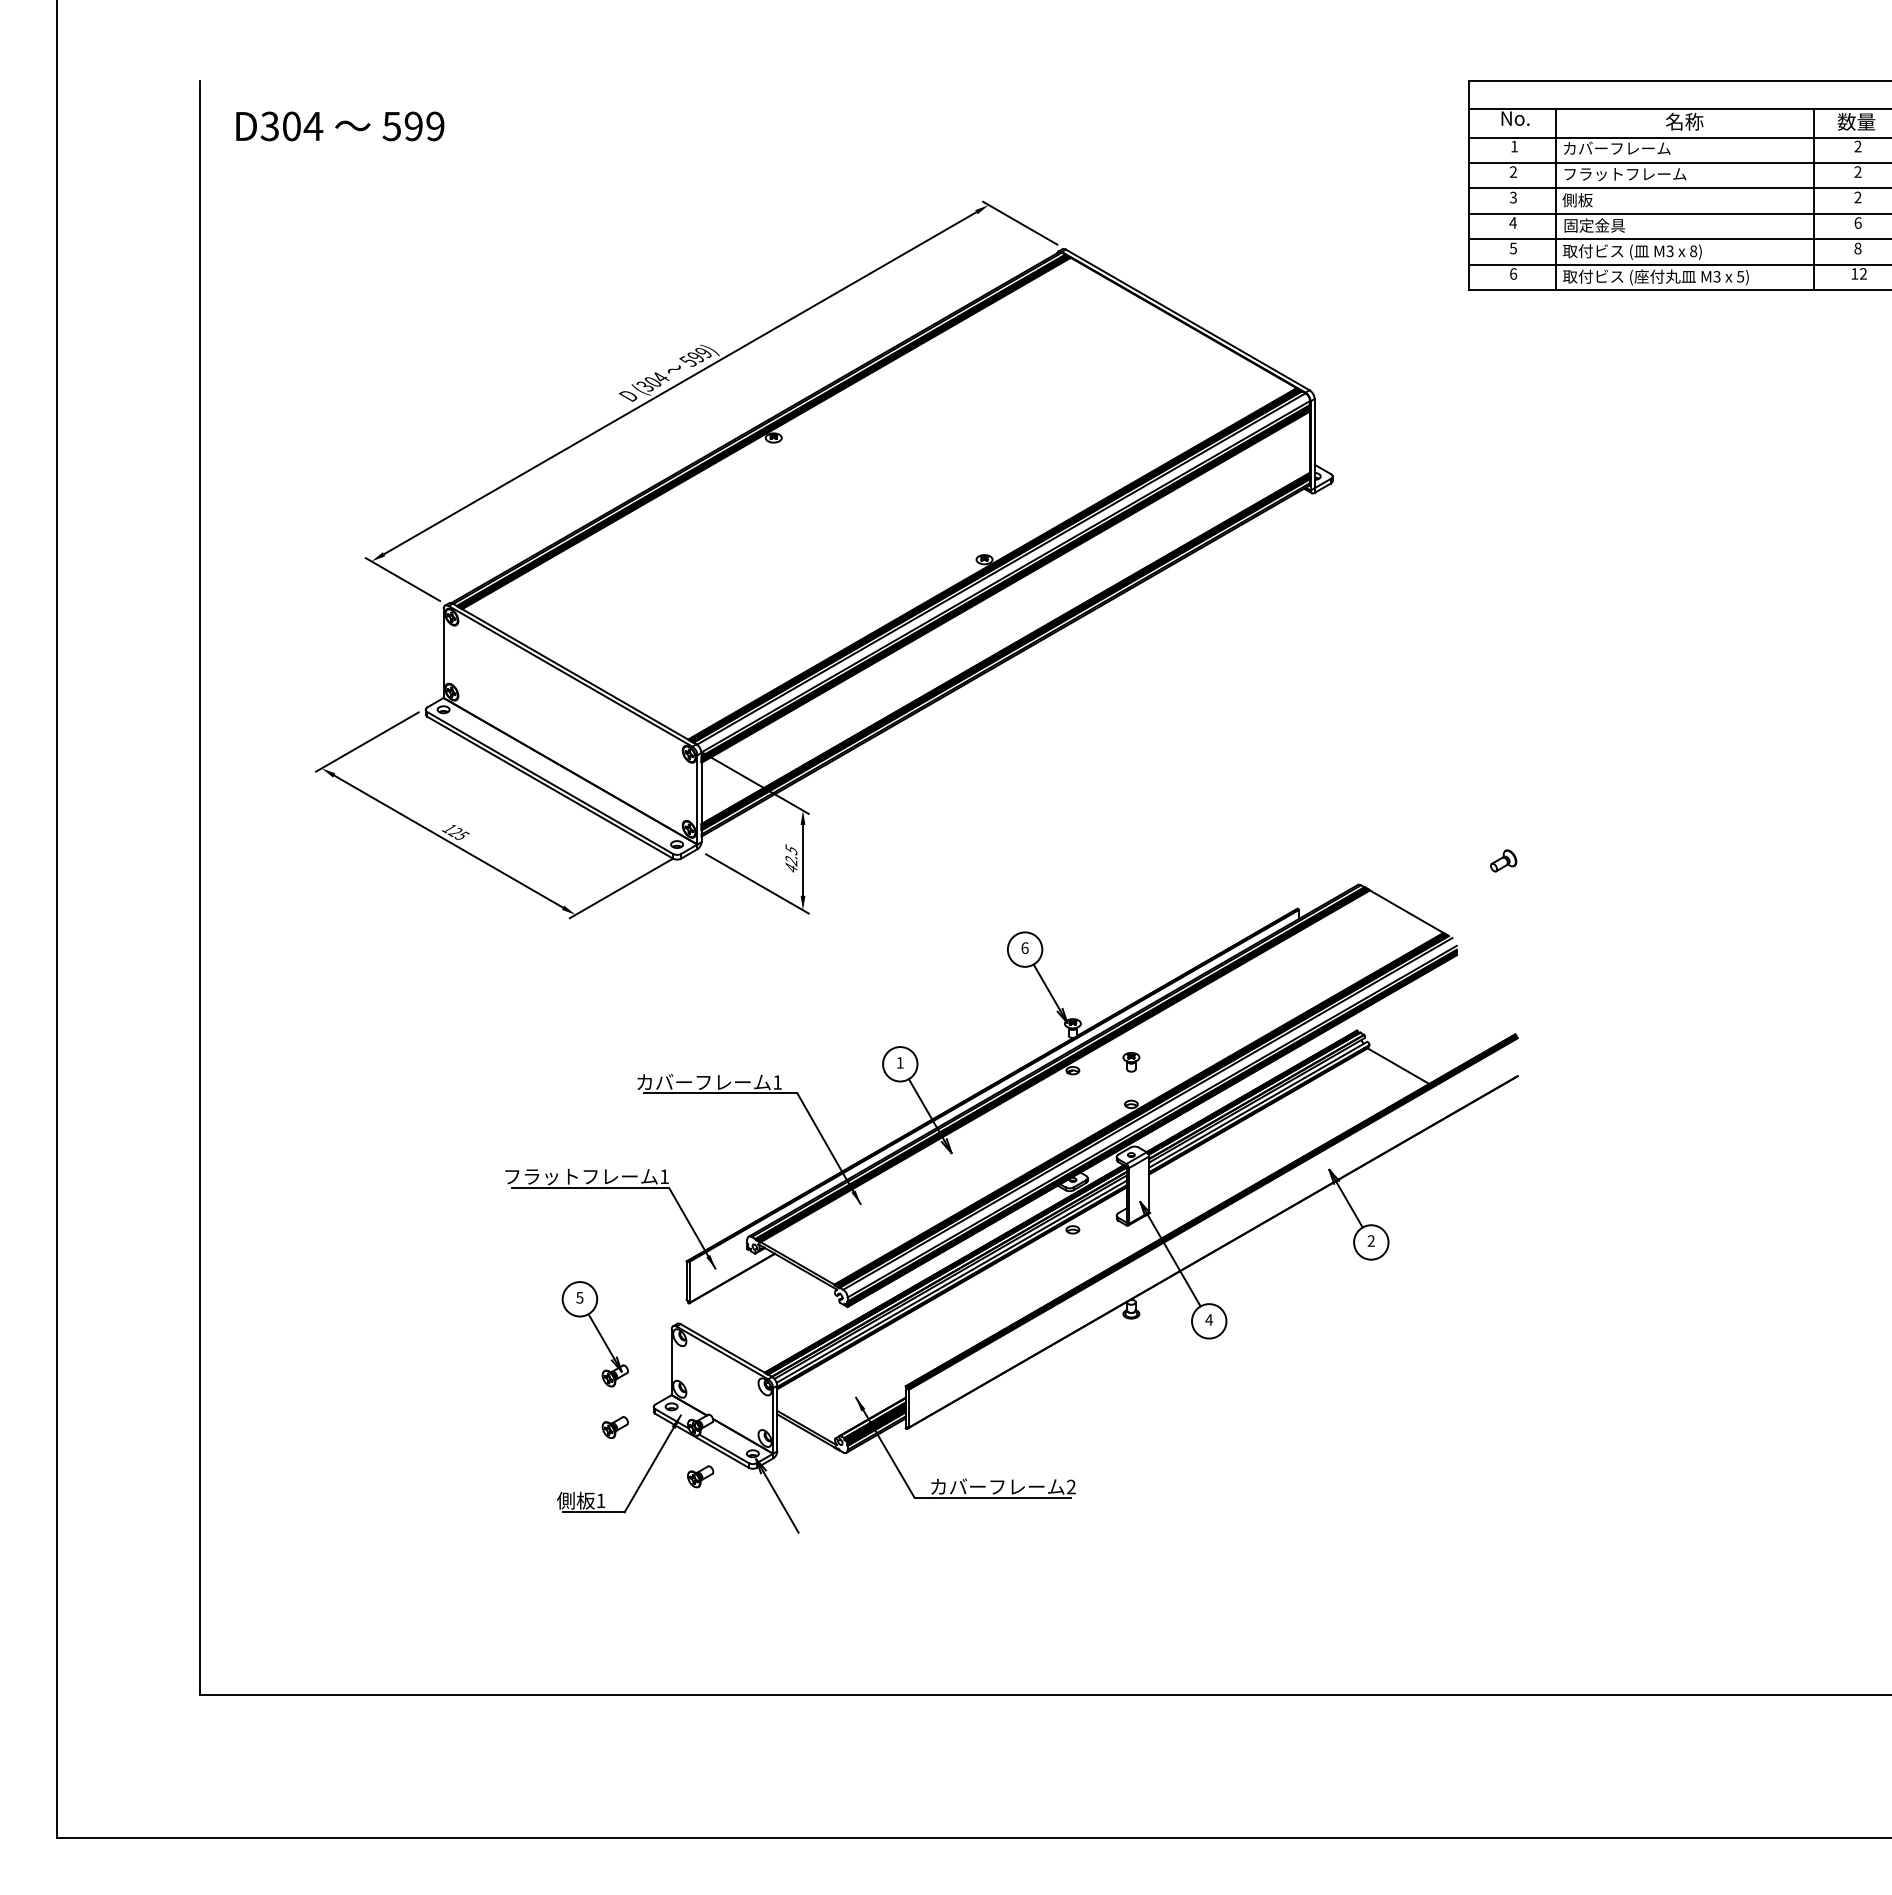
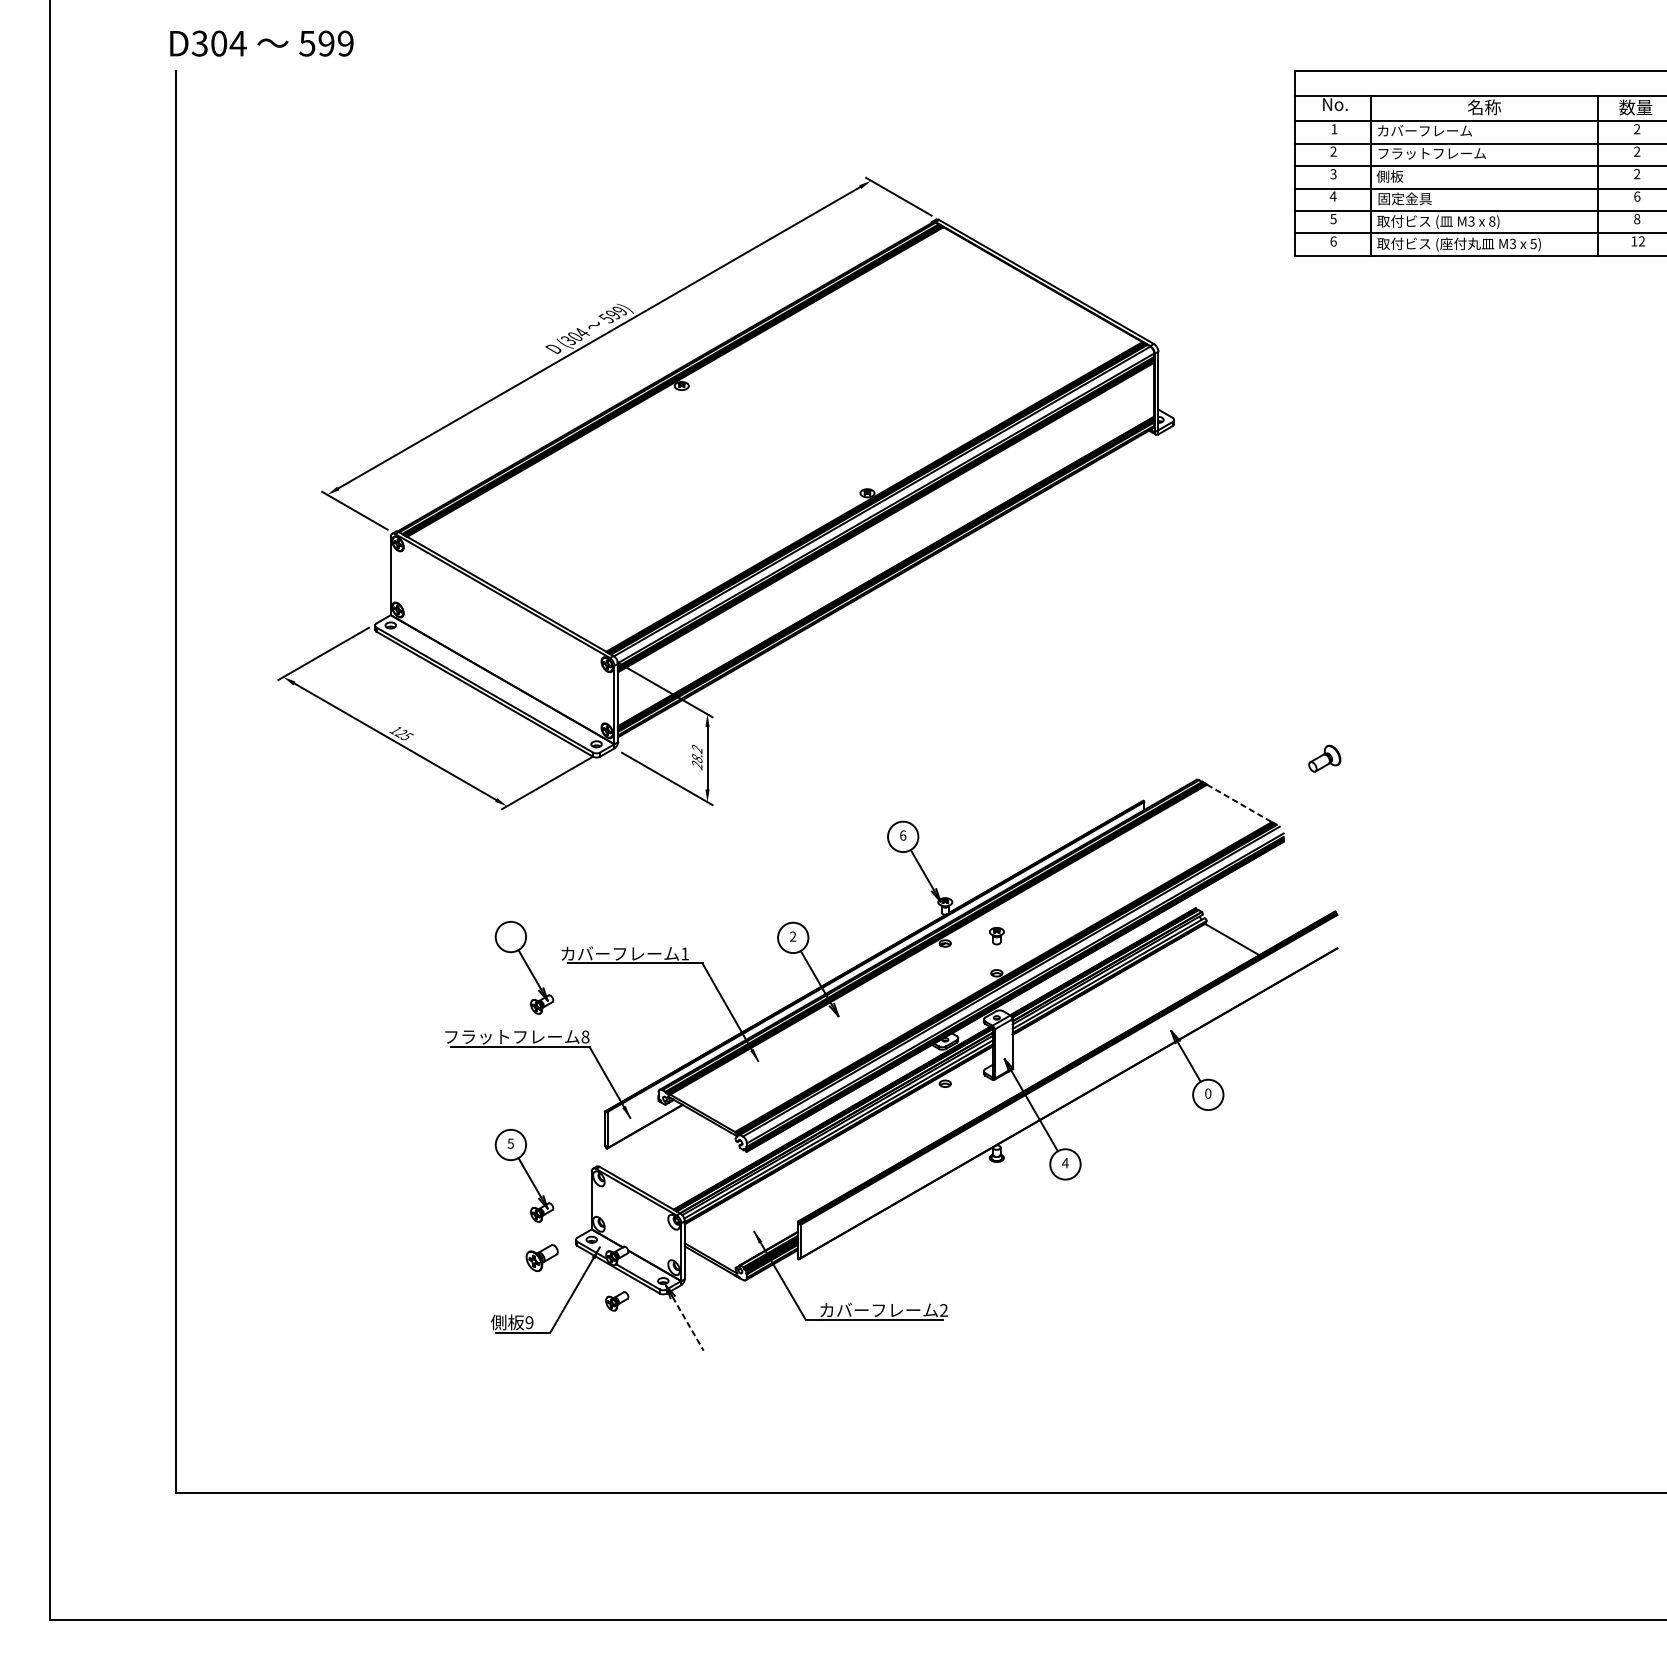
text: (340, 126) -> (262, 43), moved
text: (791, 858) -> (697, 756), 42.5 -> 28.2
part: (1503, 860) -> (1324, 758), size x1.4
line: (1407, 911) -> (1240, 803), solid -> dashed
text: (899, 1062) -> (792, 936), 1 -> 2
part: (594, 1098) -> (523, 968), added
text: (664, 1176) -> (585, 1036), 1 -> 8
text: (1370, 1240) -> (1207, 1093), 2 -> 0
part: (614, 1427) -> (541, 1257), size x1.4
text: (600, 1500) -> (529, 1322), 1 -> 9
line: (781, 1502) -> (688, 1324), solid -> dashed

